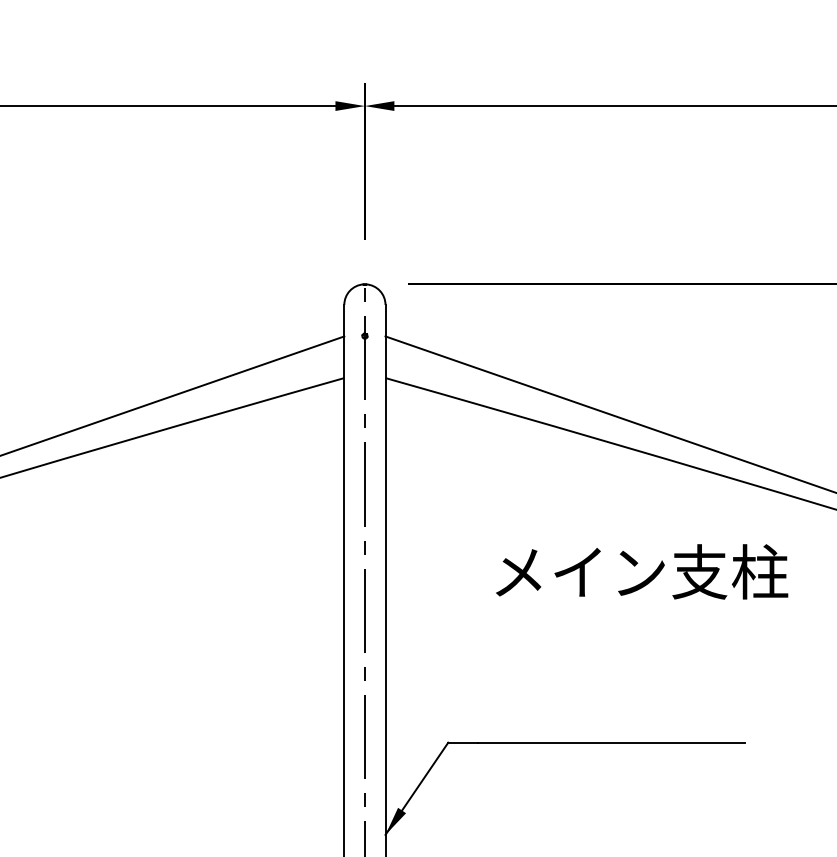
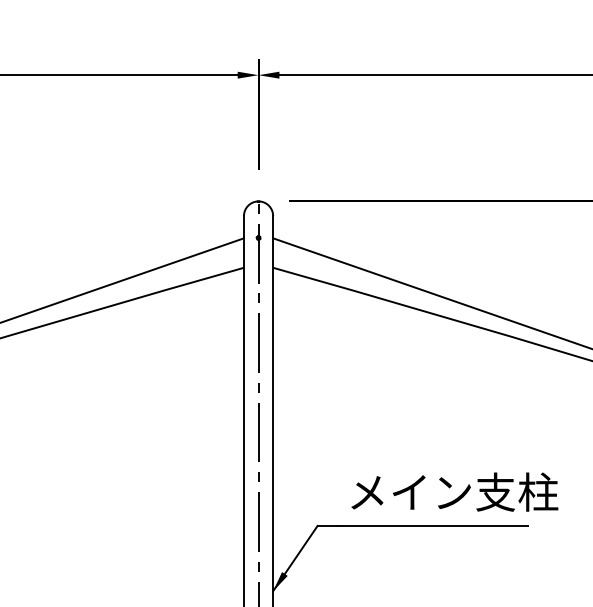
text: (642, 571) -> (455, 491), moved

